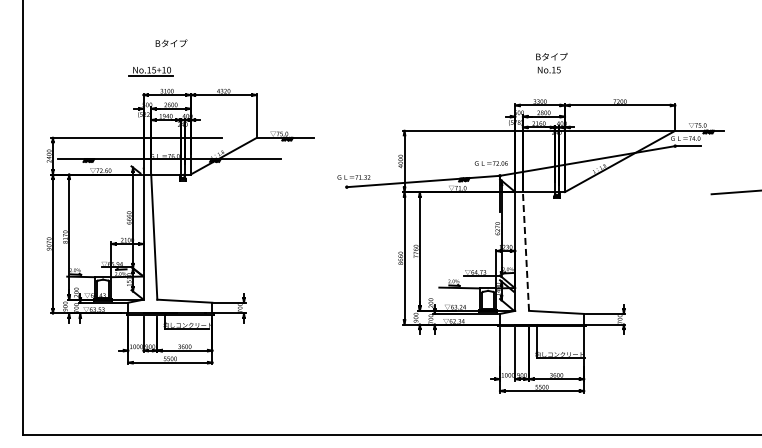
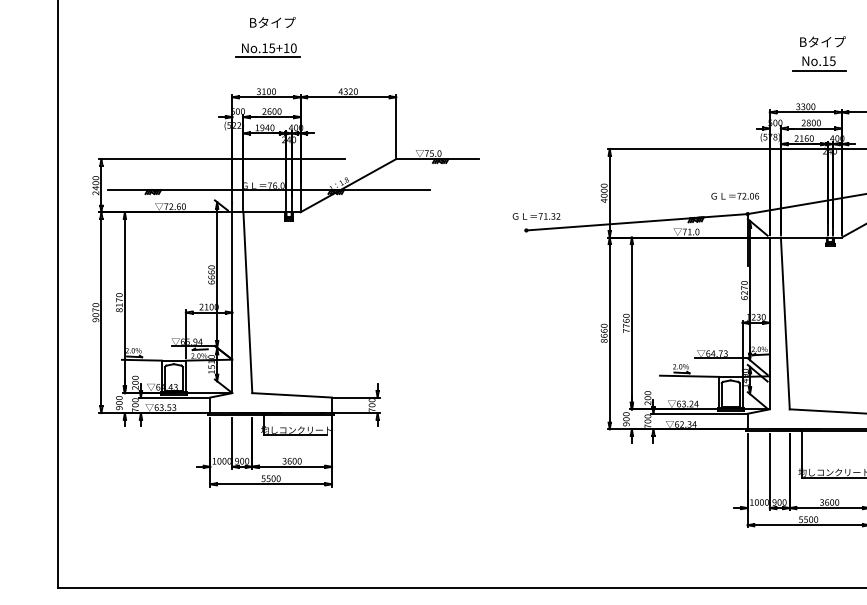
part: (150, 71) -> (267, 50), moved
line: (549, 76) -> (819, 70), added
line: (525, 250) -> (784, 322), dashed -> solid

